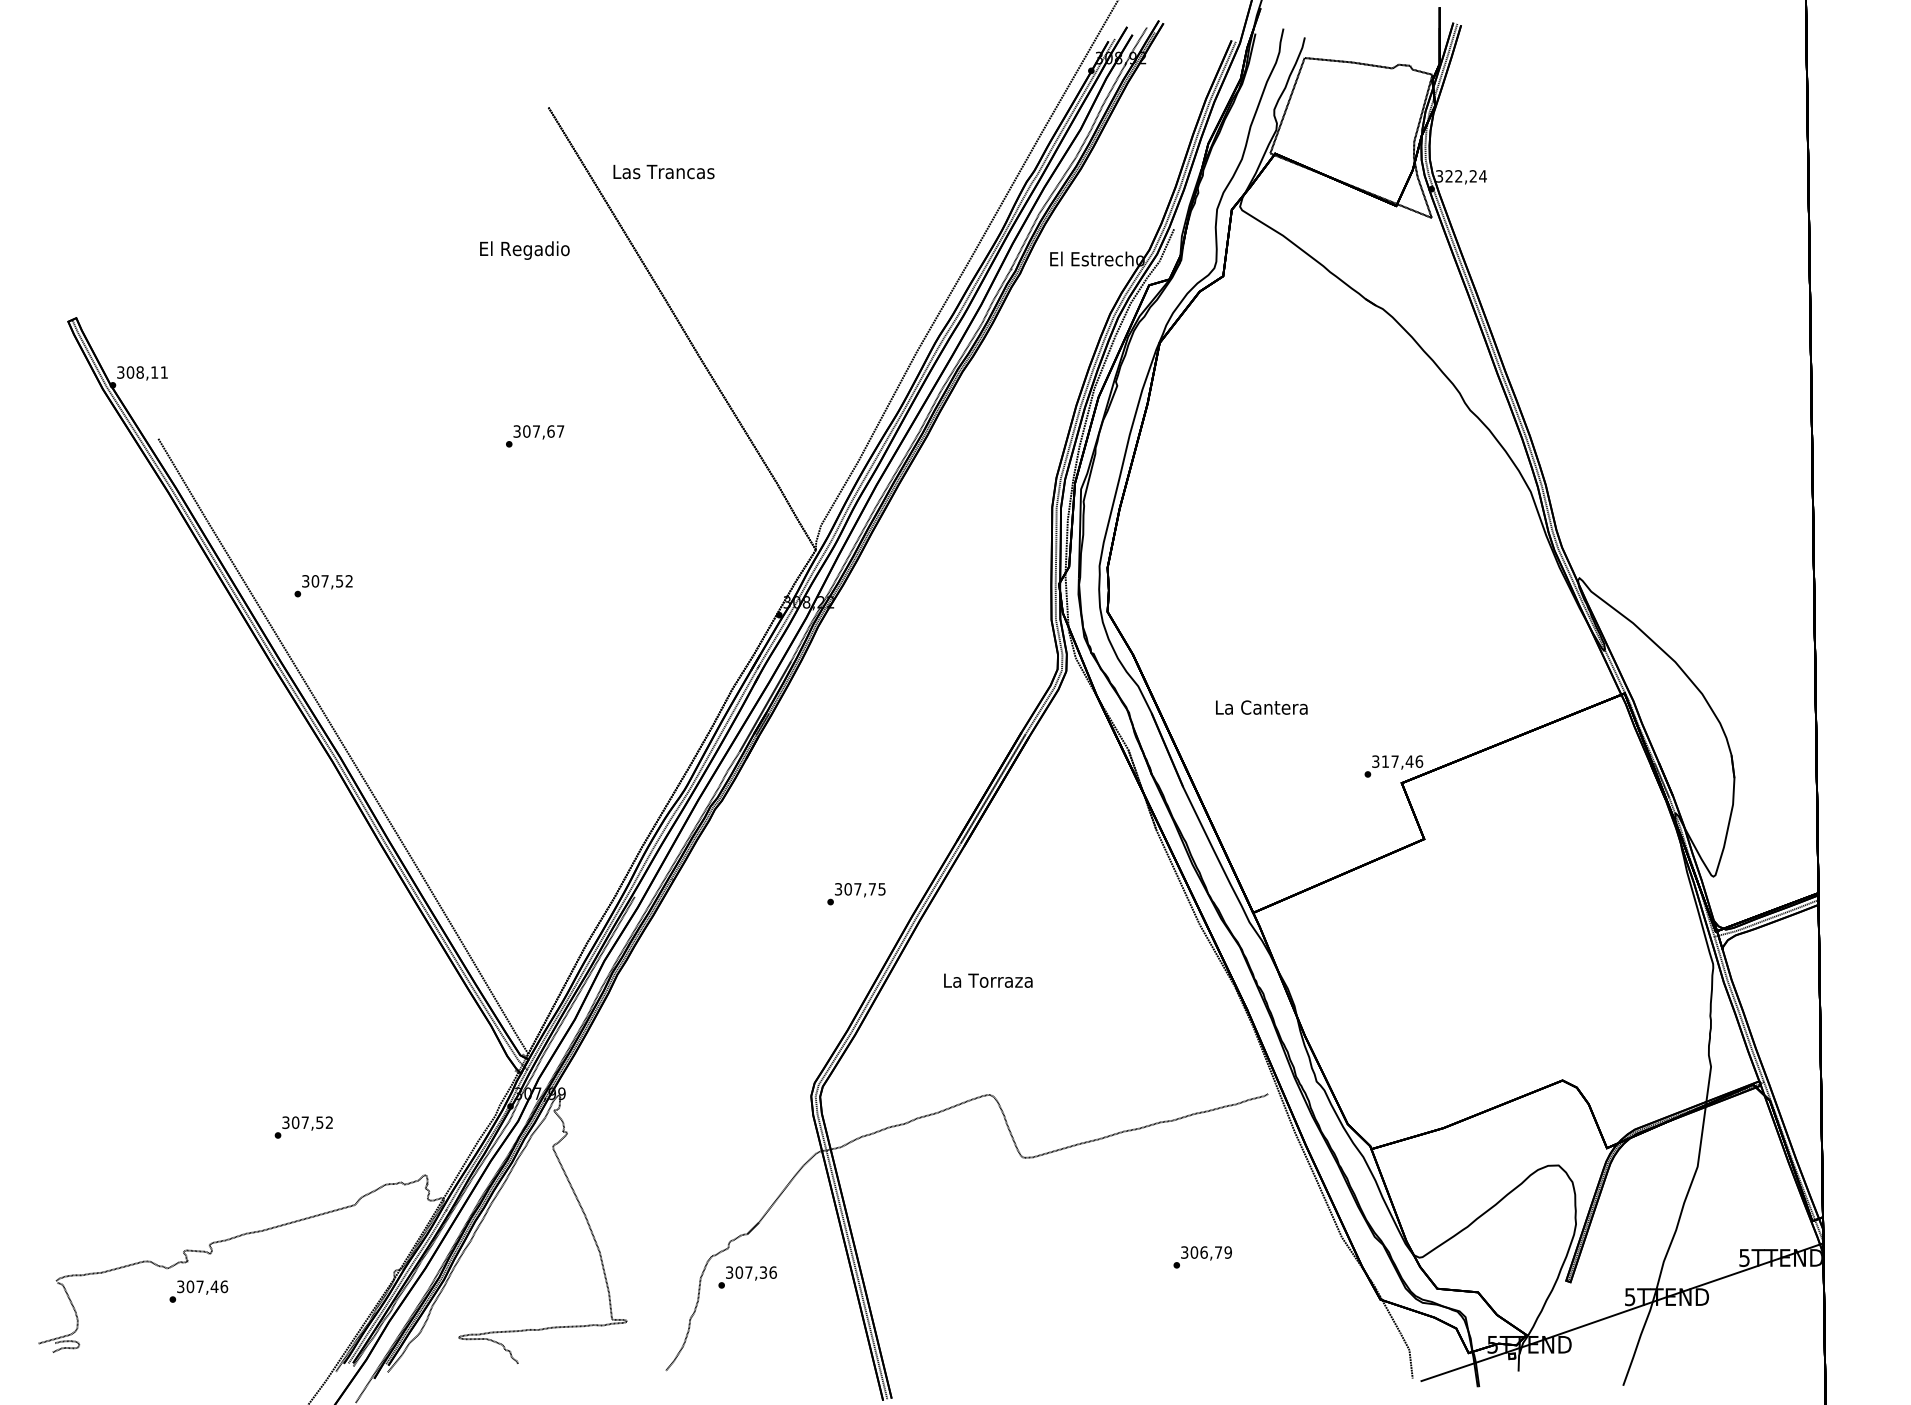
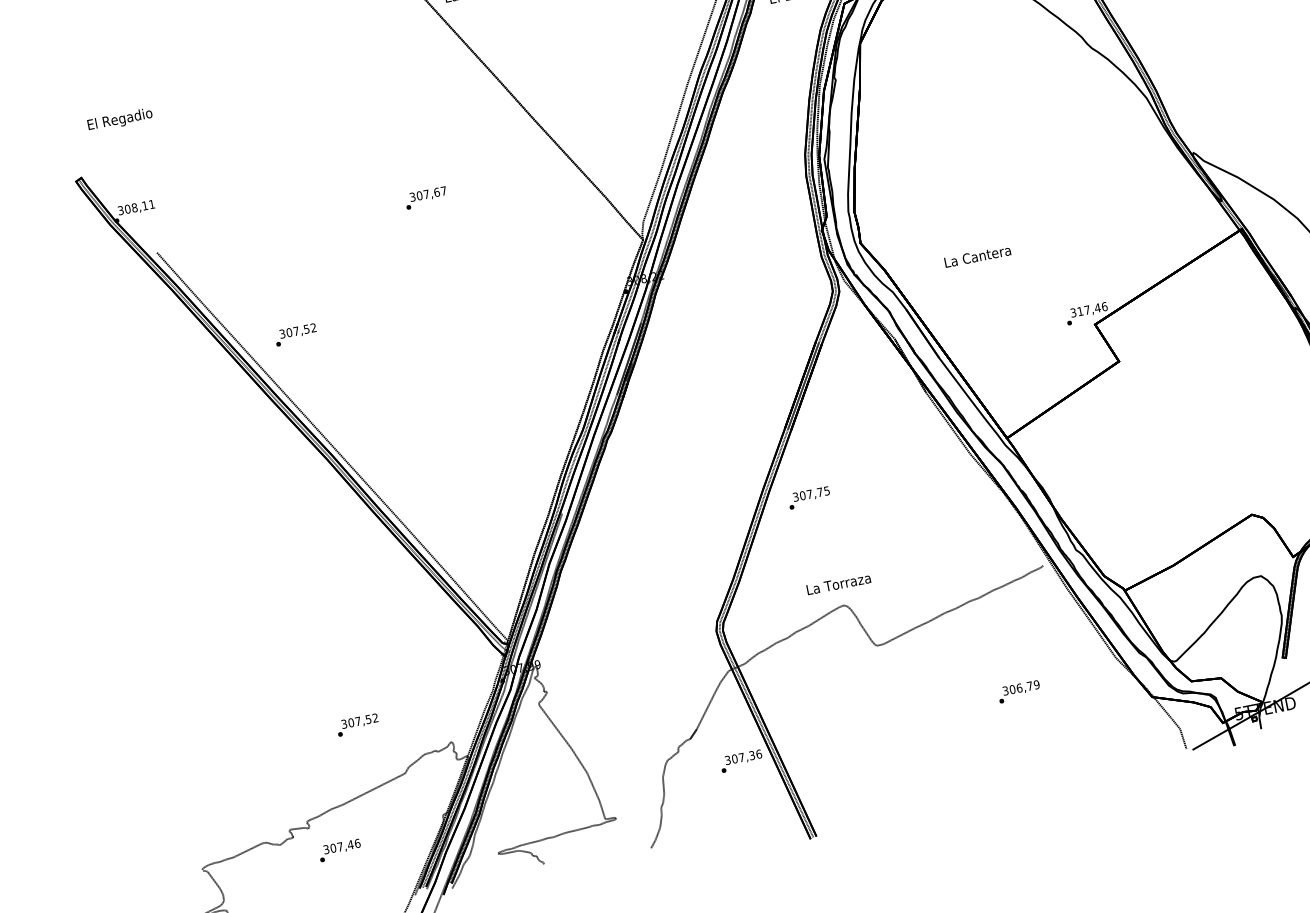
text: (524, 250) -> (119, 120), moved
text: (1261, 707) -> (977, 256), moved
text: (856, 894) -> (809, 498), moved
text: (988, 980) -> (838, 583), moved
text: (747, 1277) -> (741, 761), moved
text: (198, 1291) -> (339, 850), moved

